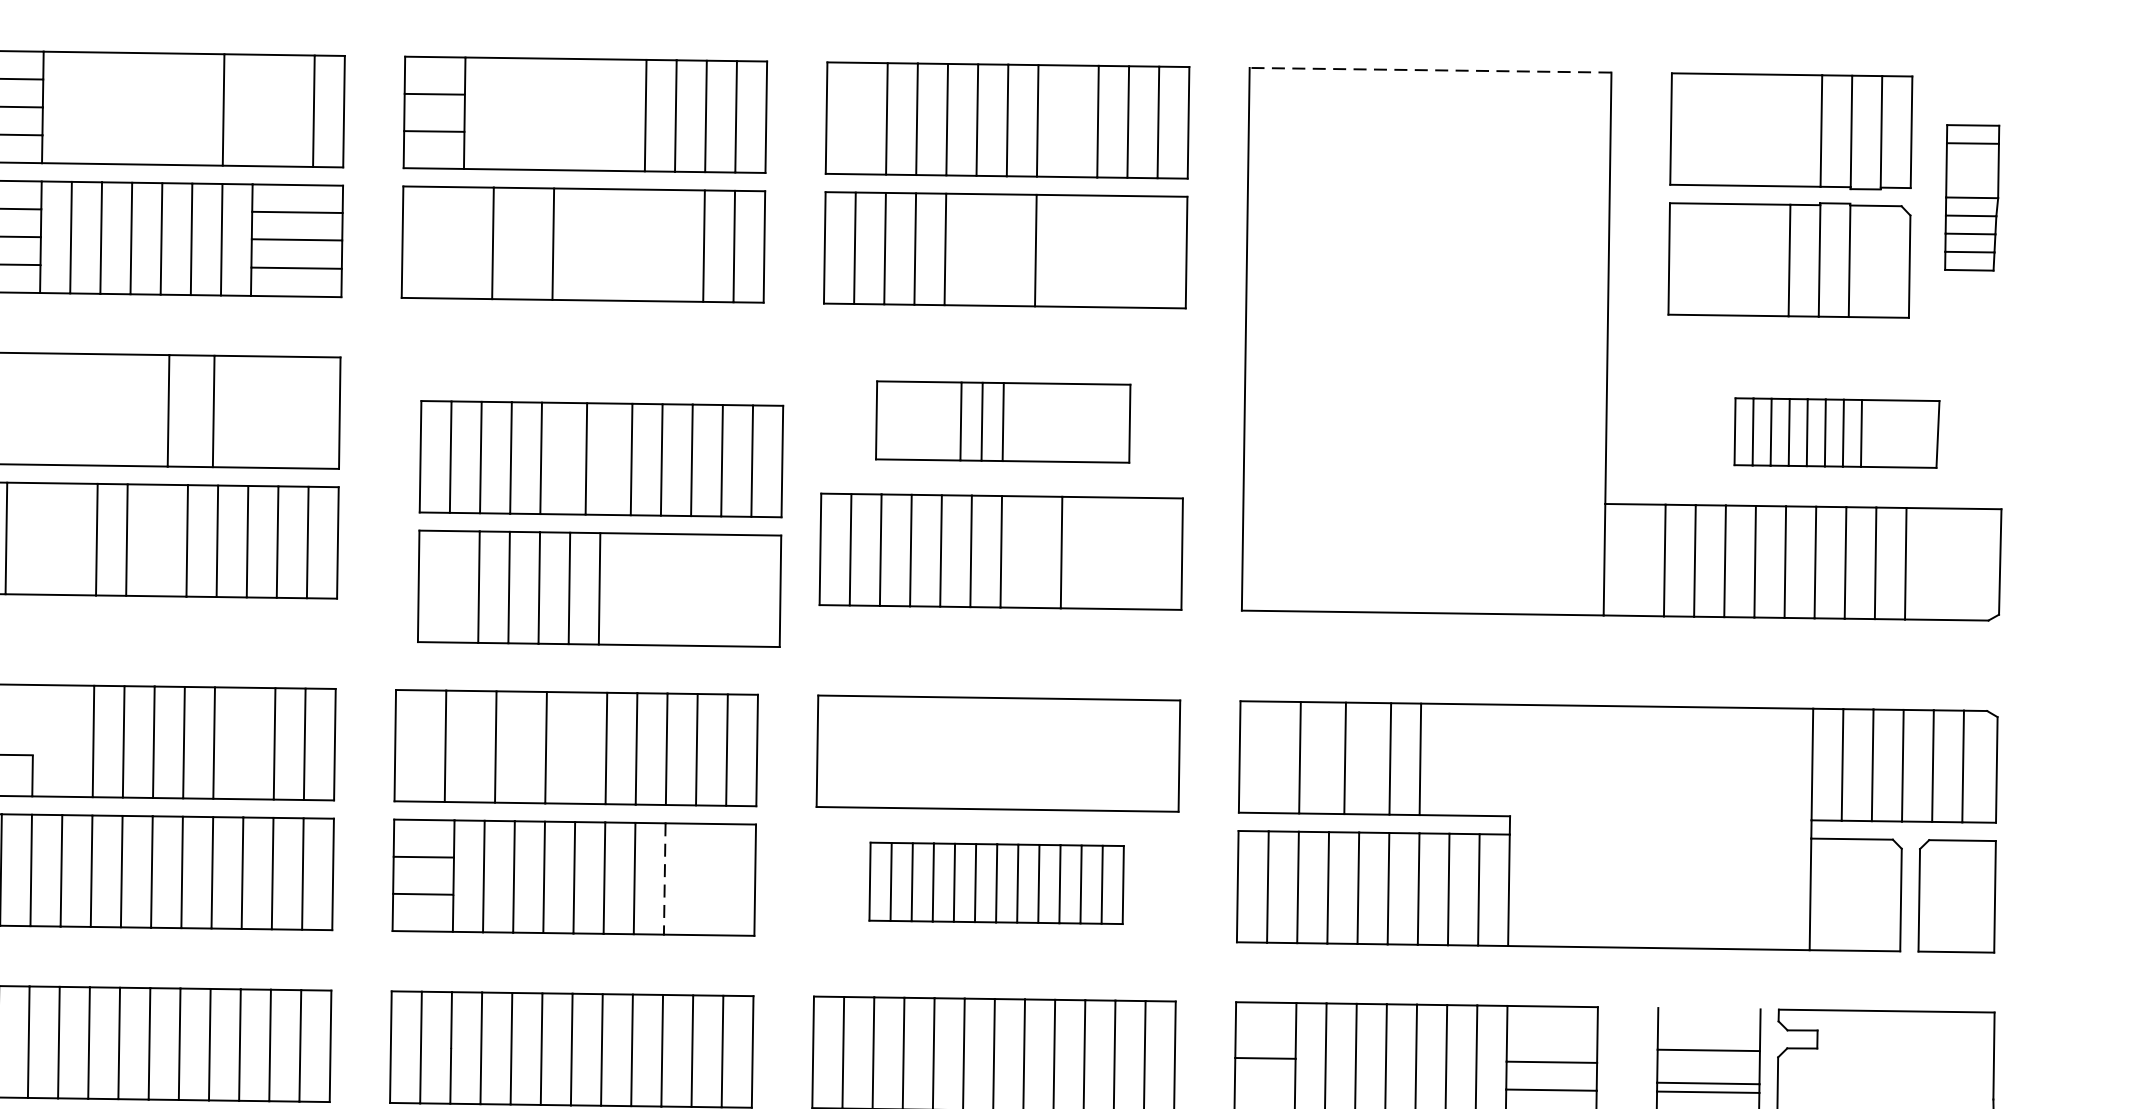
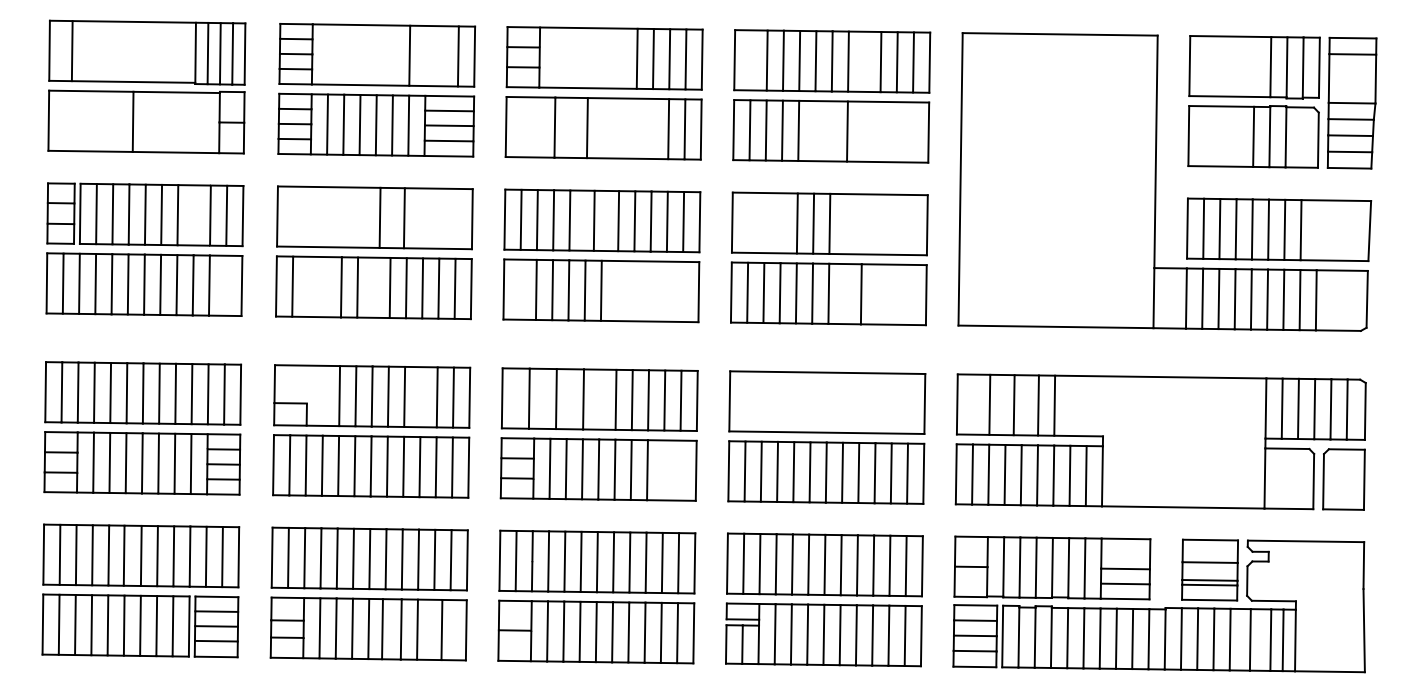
line: (1429, 70) -> (1059, 34), dashed -> solid
part: (1971, 196) -> (1351, 102), size x1.67
part: (1002, 421) -> (829, 223), size x1.43
part: (1837, 432) -> (1279, 229), size x1.67
part: (599, 523) -> (601, 255), moved
line: (664, 879) -> (647, 470), dashed -> solid
part: (996, 883) -> (826, 472), size x1.43
line: (1709, 1007) -> (1210, 539), added

